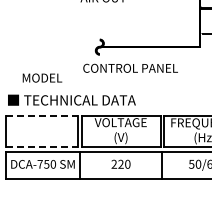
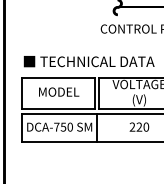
text: (42, 77) -> (59, 91), moved
line: (42, 115) -> (59, 77), dashed -> solid
line: (42, 146) -> (59, 108), dashed -> solid

